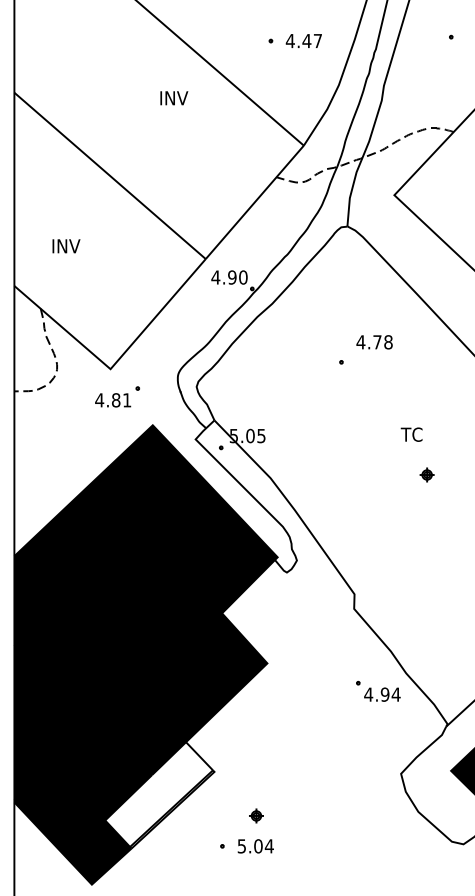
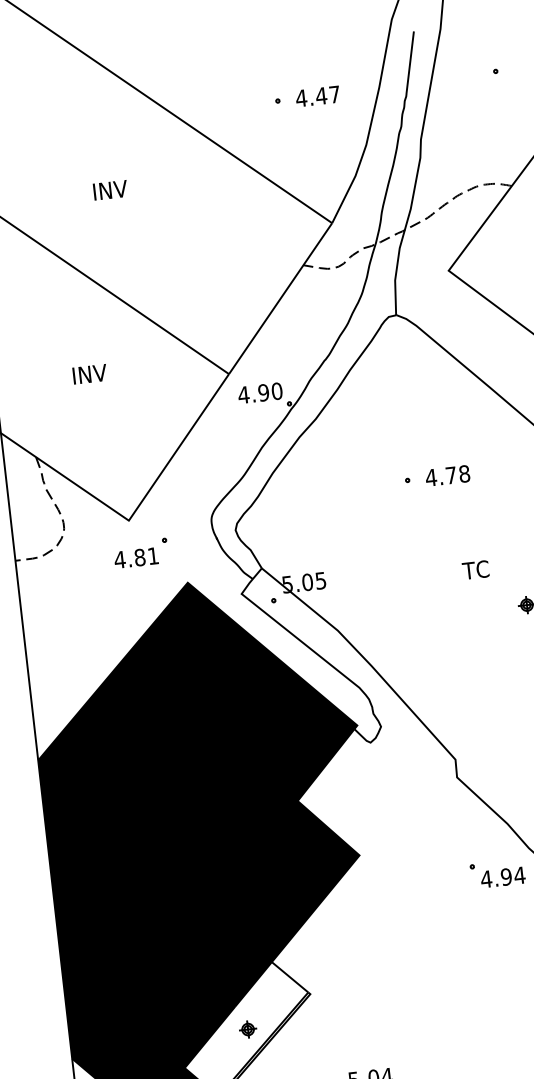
text: (174, 98) -> (110, 190), moved
text: (66, 246) -> (90, 374), moved
text: (374, 342) -> (447, 476), moved
text: (411, 434) -> (475, 569), moved
part: (256, 815) -> (248, 1028), moved

